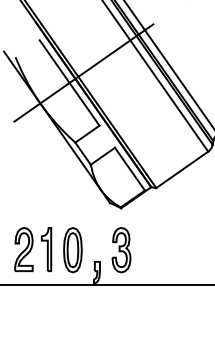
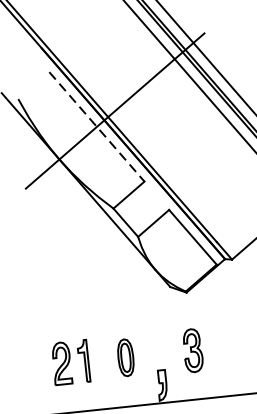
line: (69, 83) -> (96, 127), solid -> dashed
part: (33, 249) -> (71, 362), size x0.7
part: (72, 250) -> (125, 358), size x0.6
part: (121, 250) -> (193, 351), size x0.7

